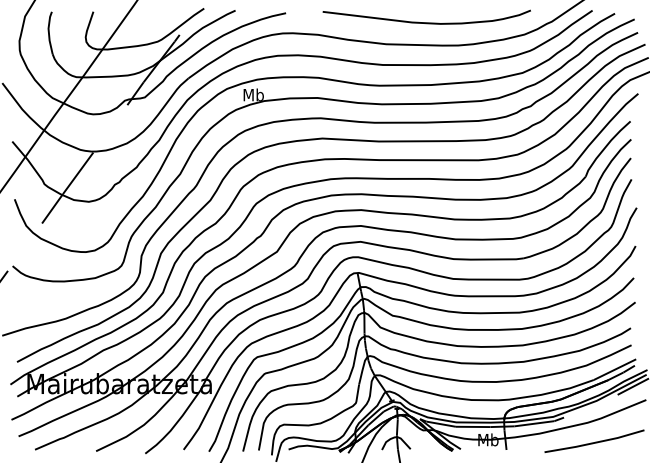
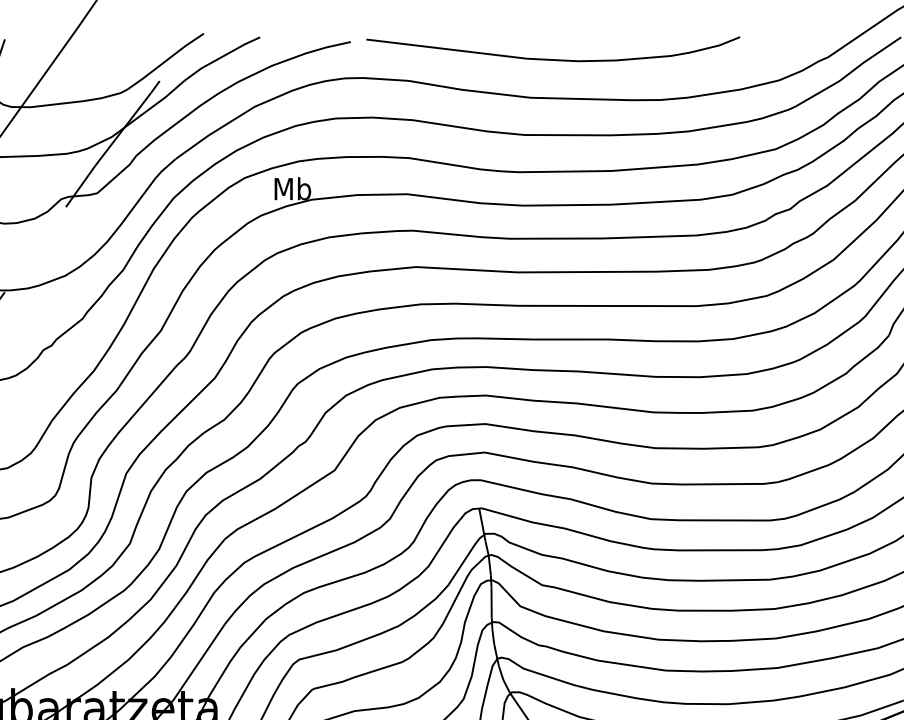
curve: (426, 22) -> (552, 58), moved

